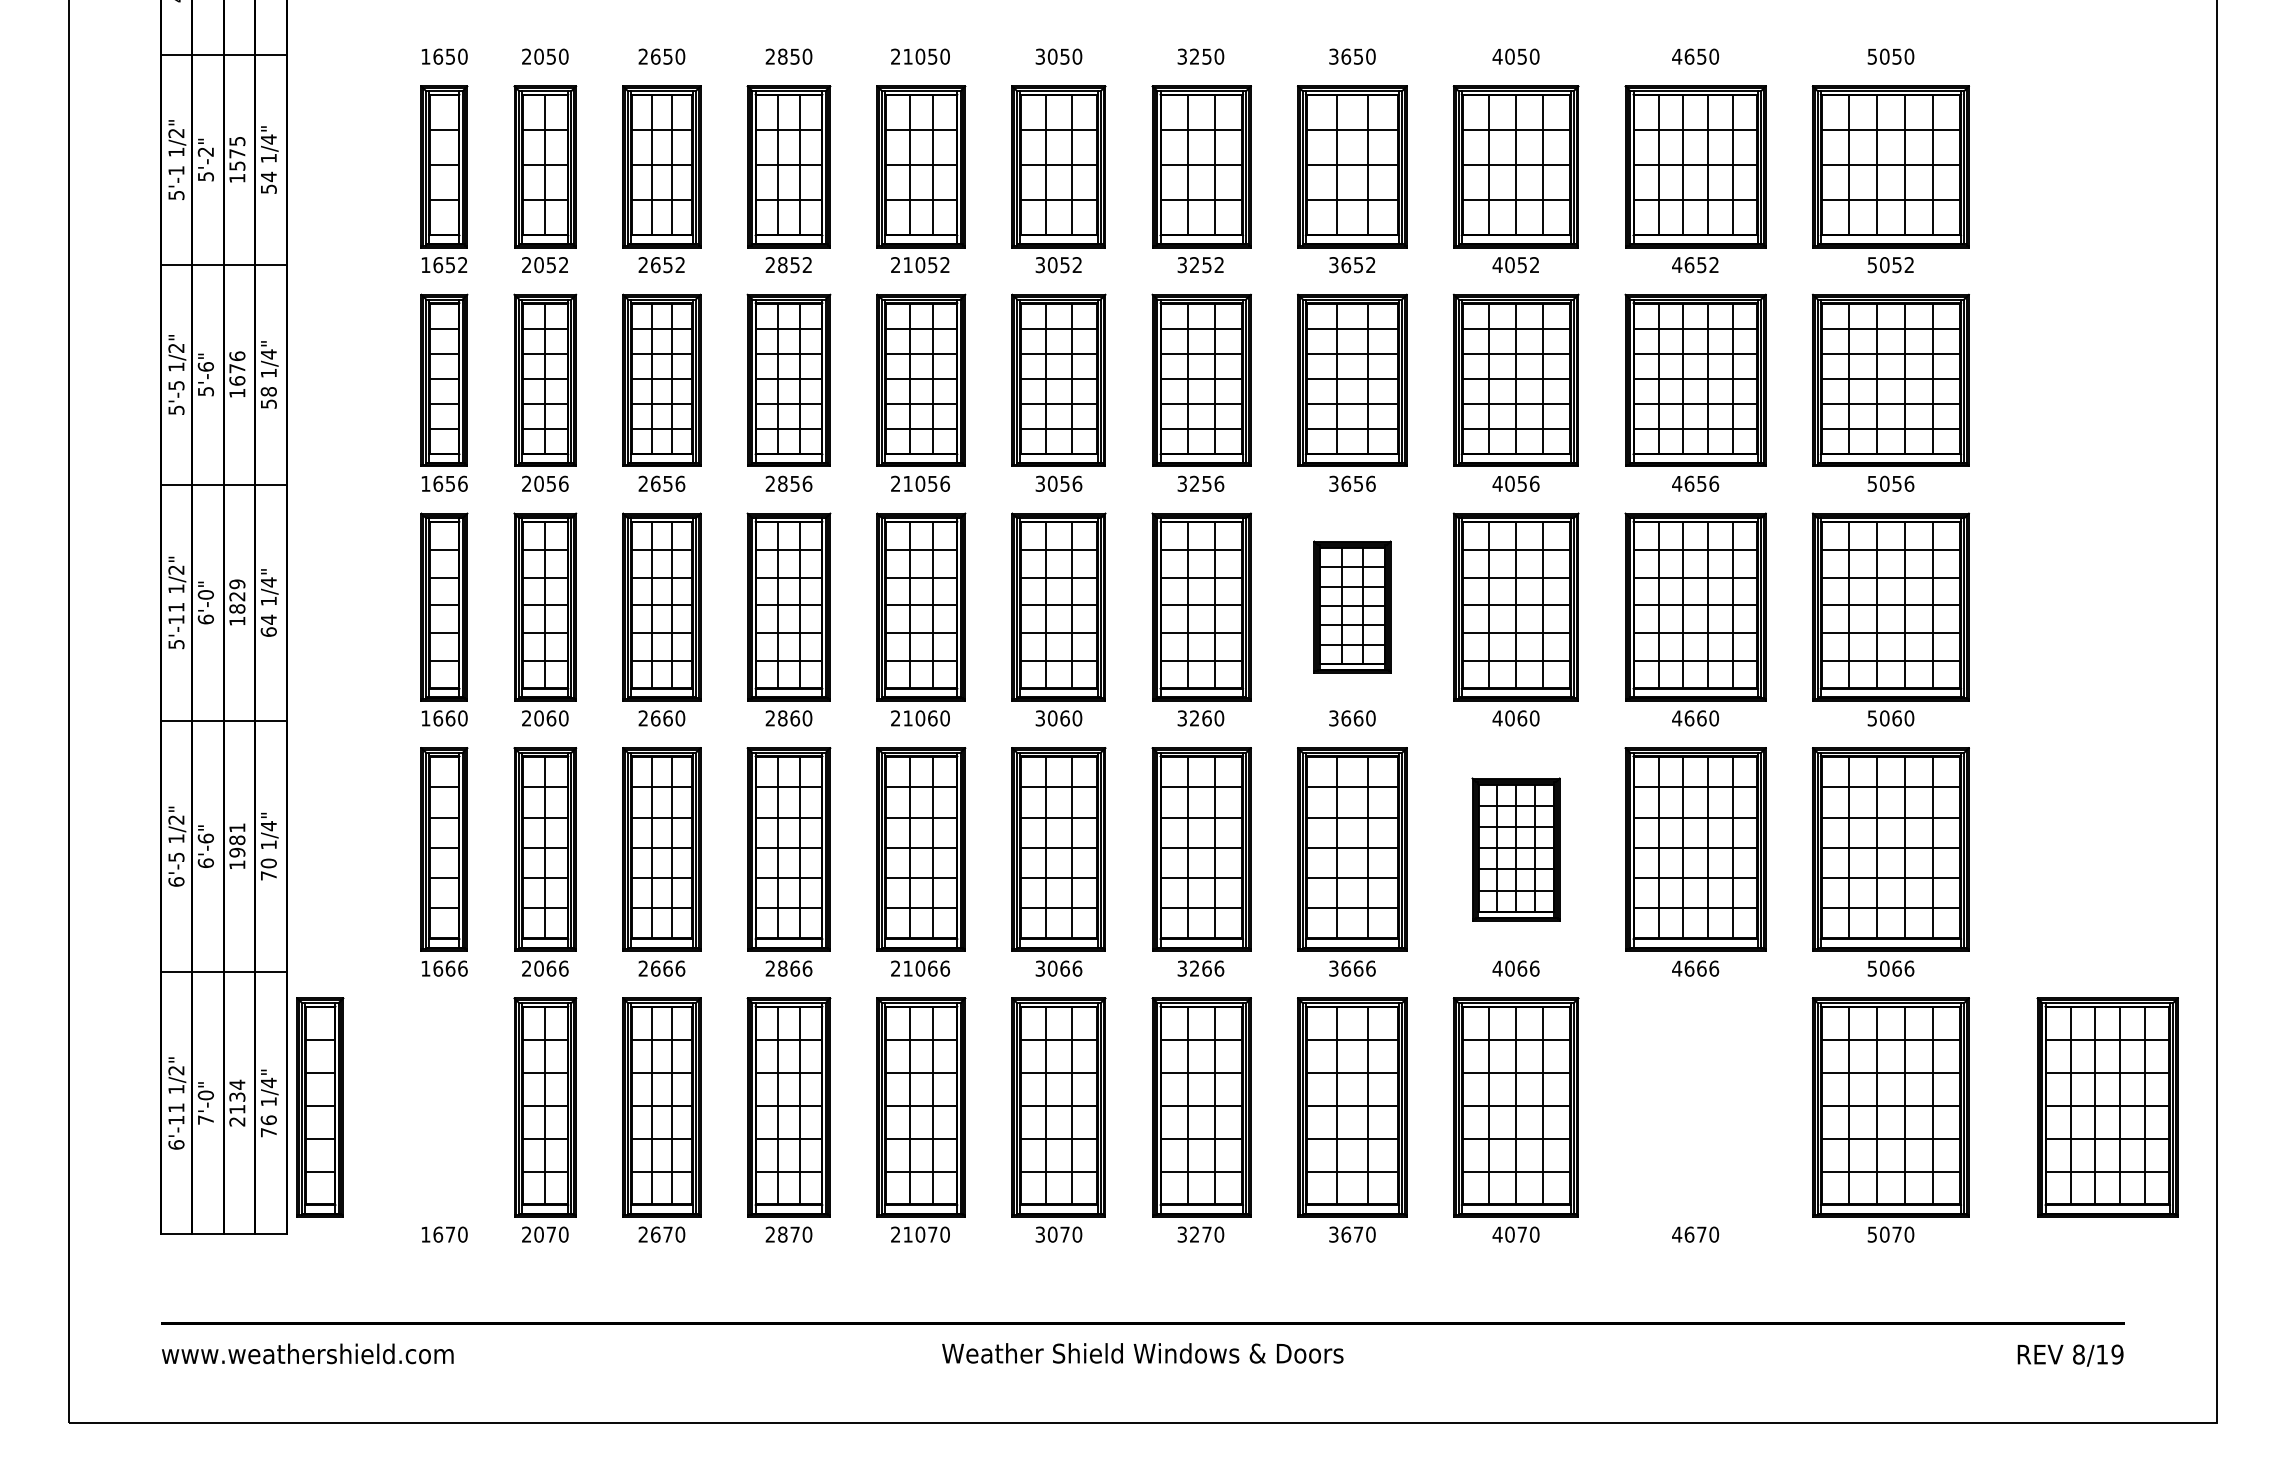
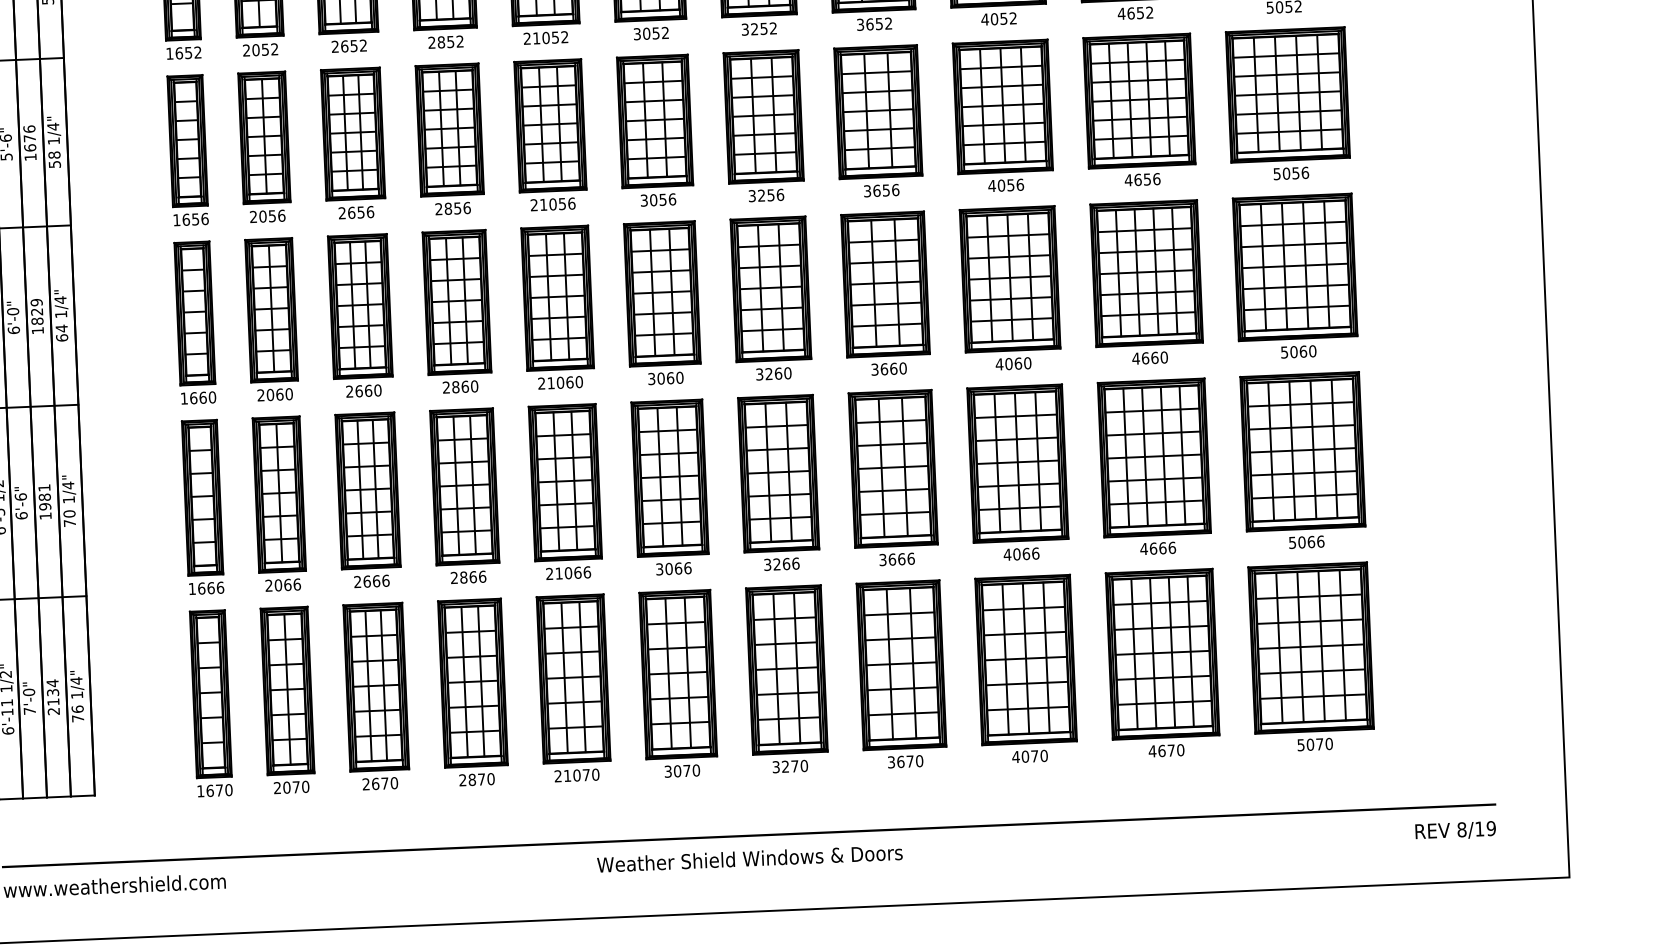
part: (1352, 606) -> (885, 283), size x1.43
part: (1515, 849) -> (1017, 463), size x1.43
part: (320, 1107) -> (210, 693), moved
part: (2107, 1107) -> (1162, 654), moved

